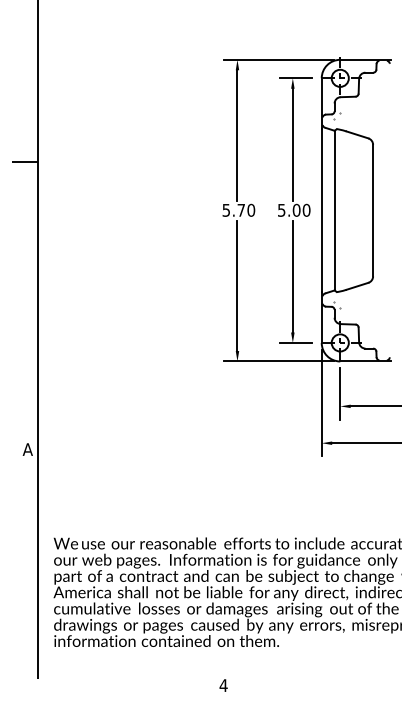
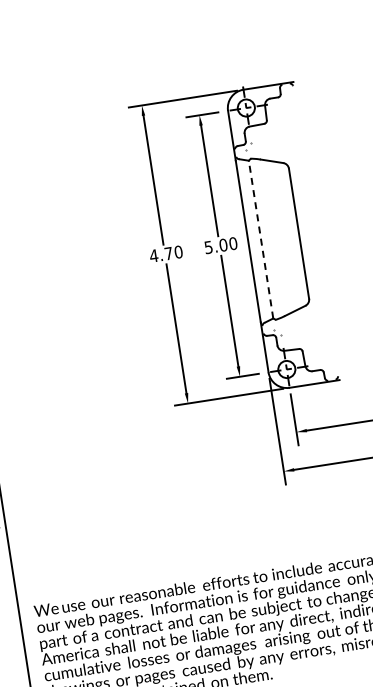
text: (226, 210) -> (154, 256), 5.70 -> 4.70
line: (334, 210) -> (260, 239), solid -> dashed

